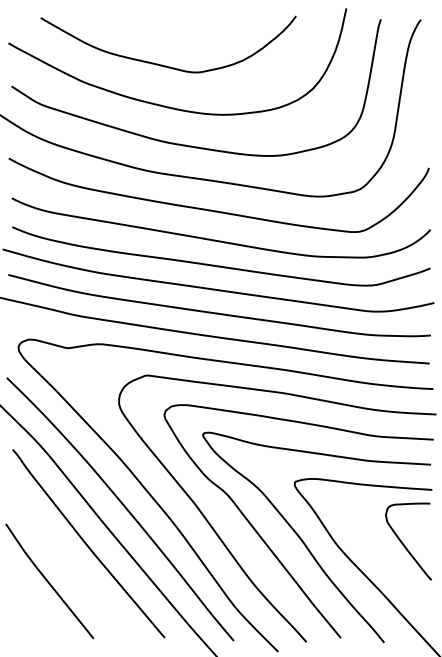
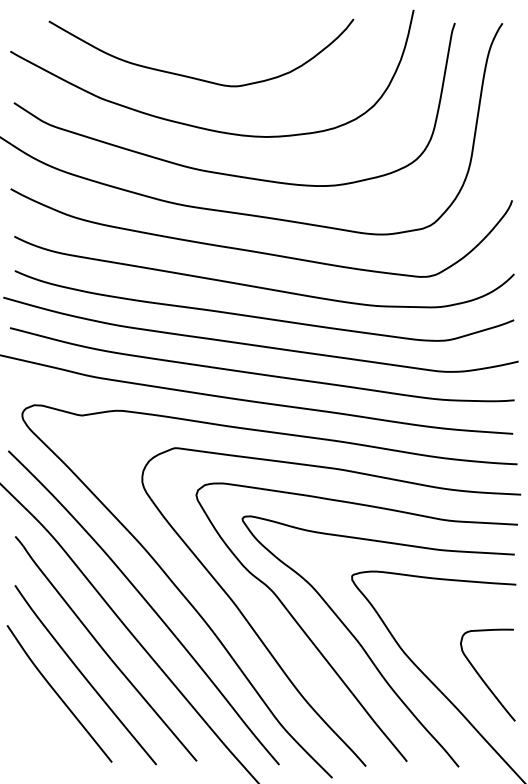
curve: (404, 544) -> (483, 678), moved
curve: (70, 565) -> (84, 674), added

